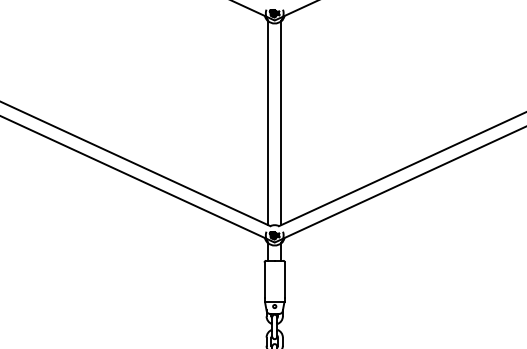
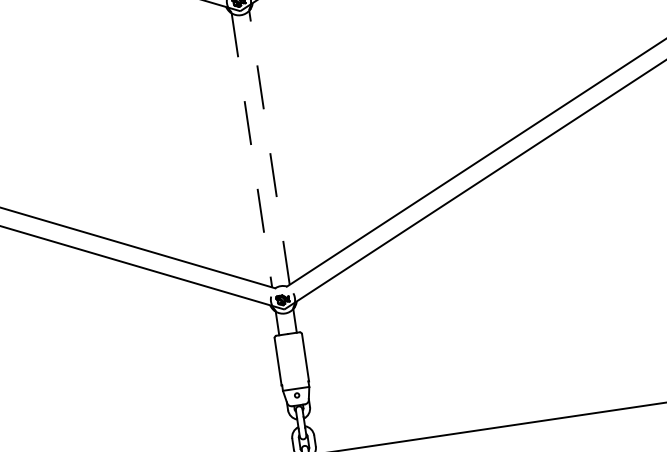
line: (268, 123) -> (252, 150), solid -> dashed
line: (281, 123) -> (269, 148), solid -> dashed

